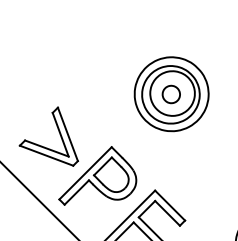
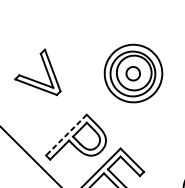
part: (58, 132) -> (45, 69), moved
line: (85, 173) -> (66, 135), solid -> dashed

